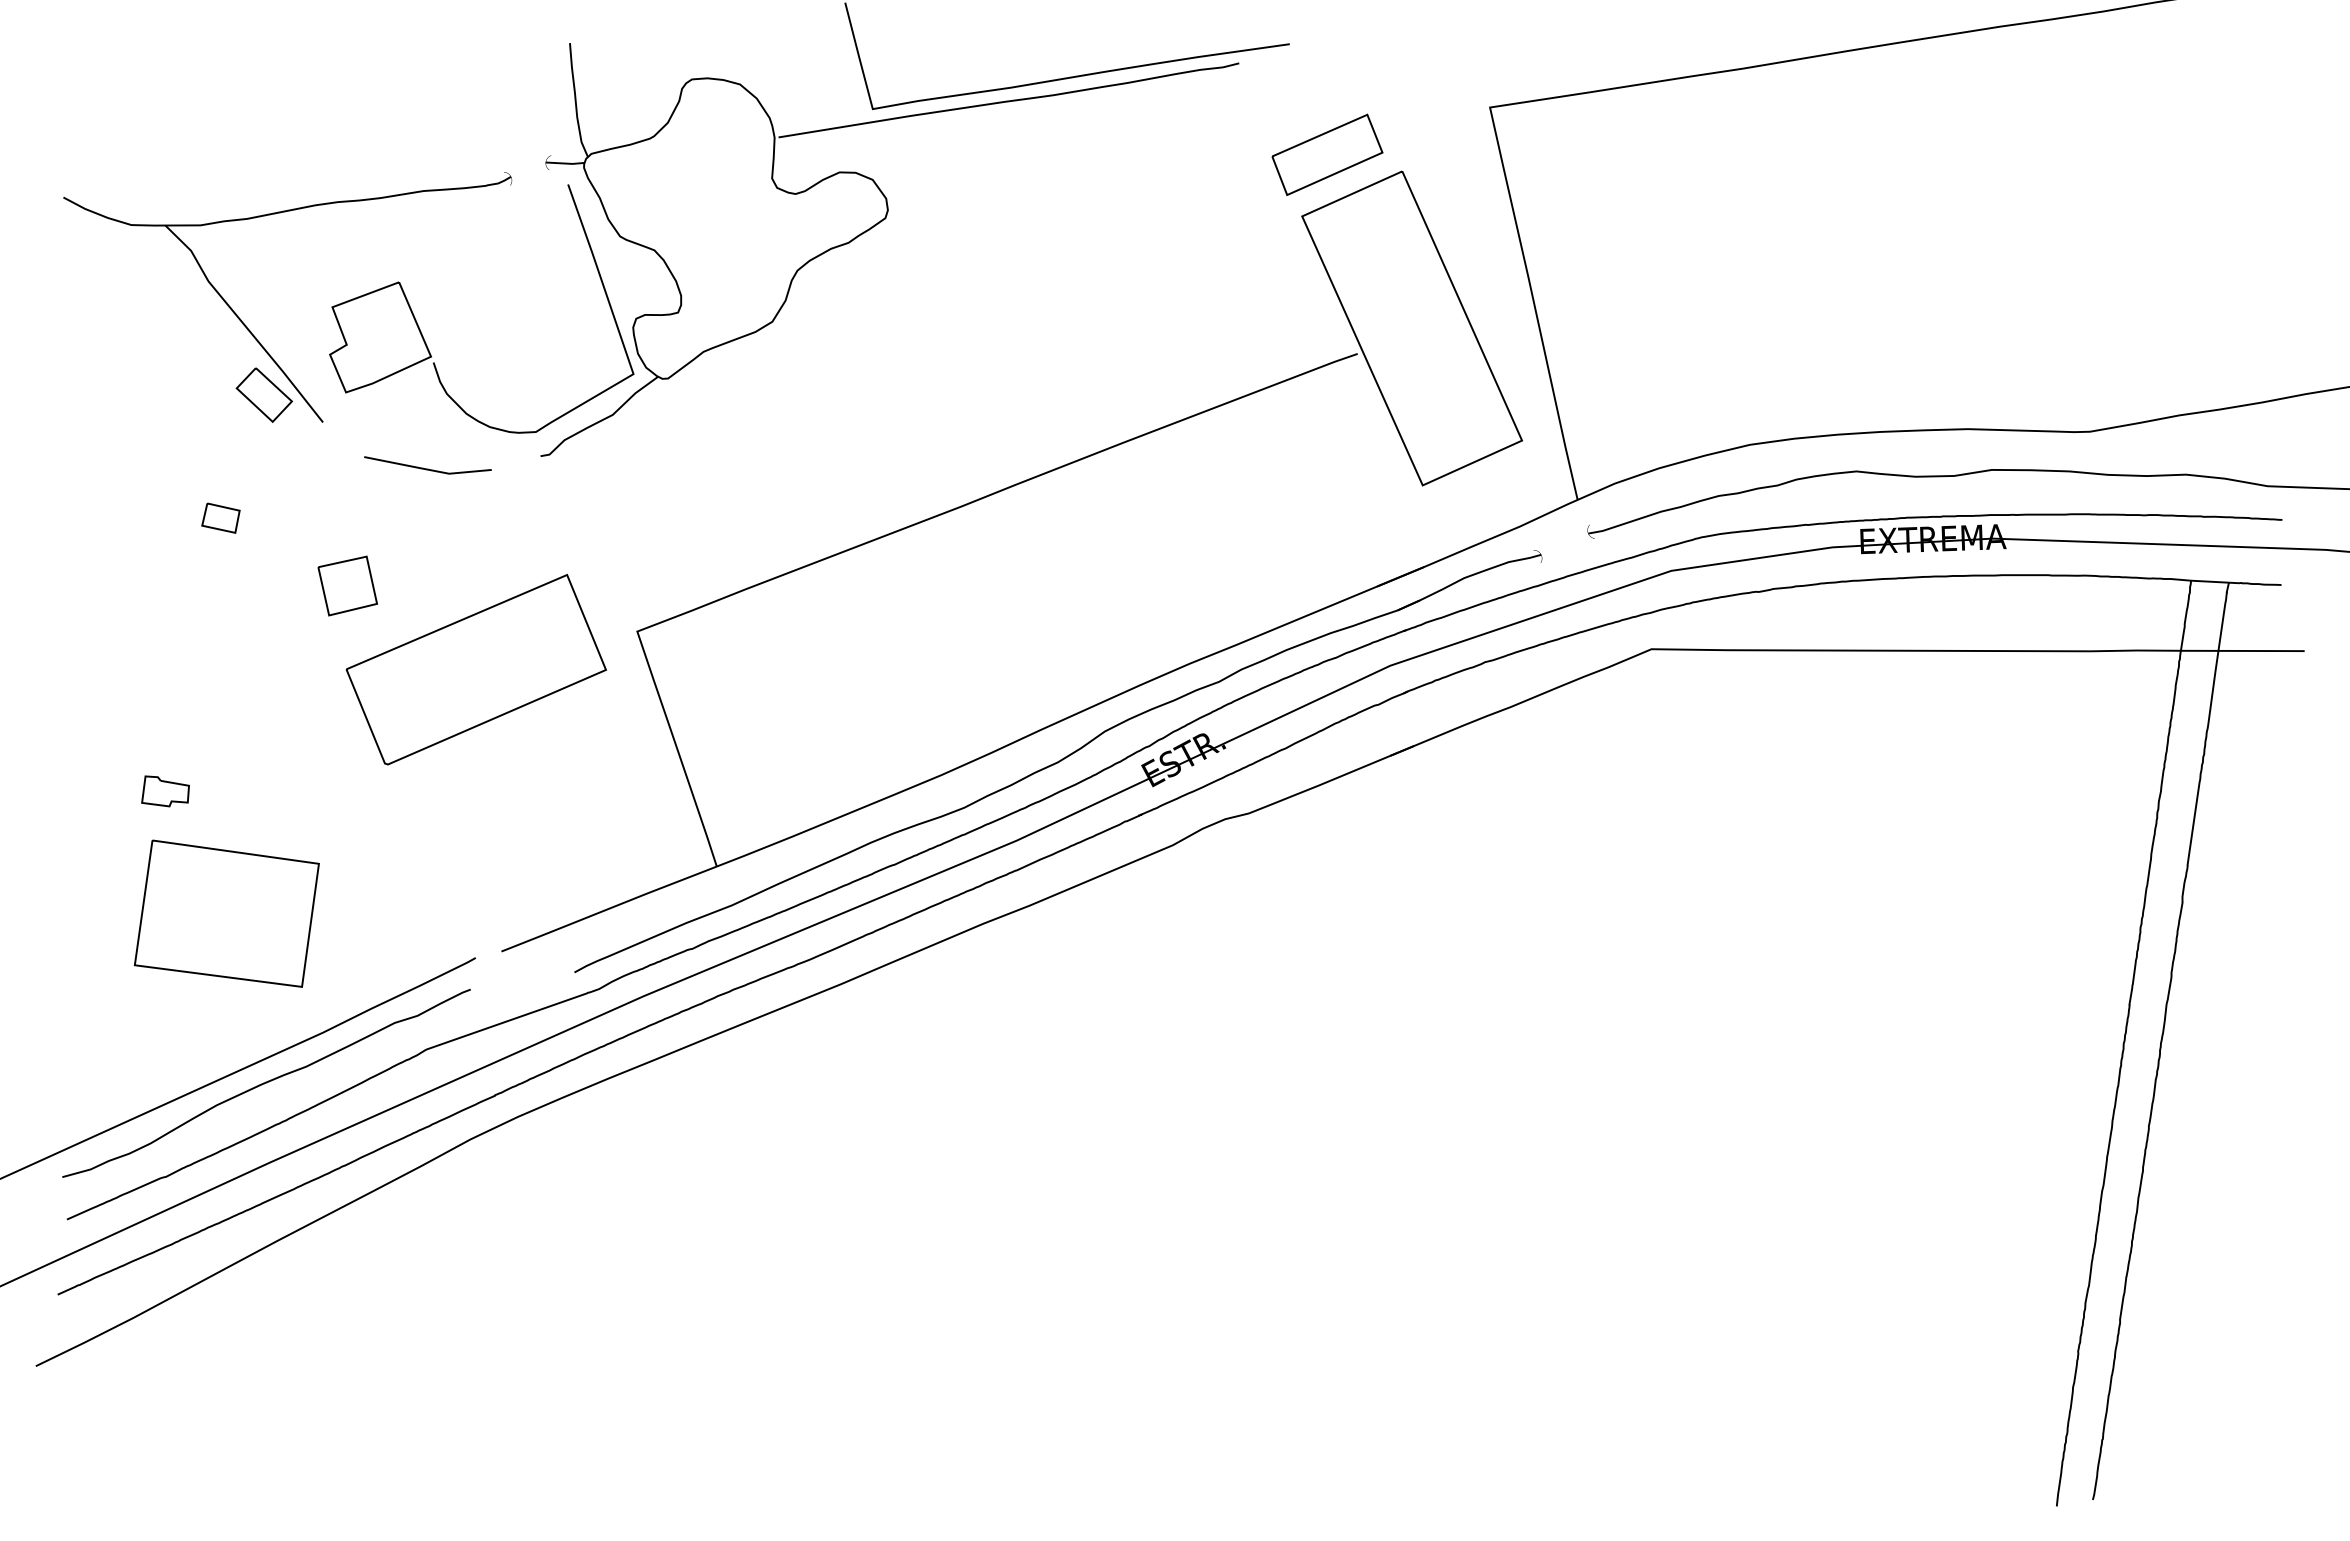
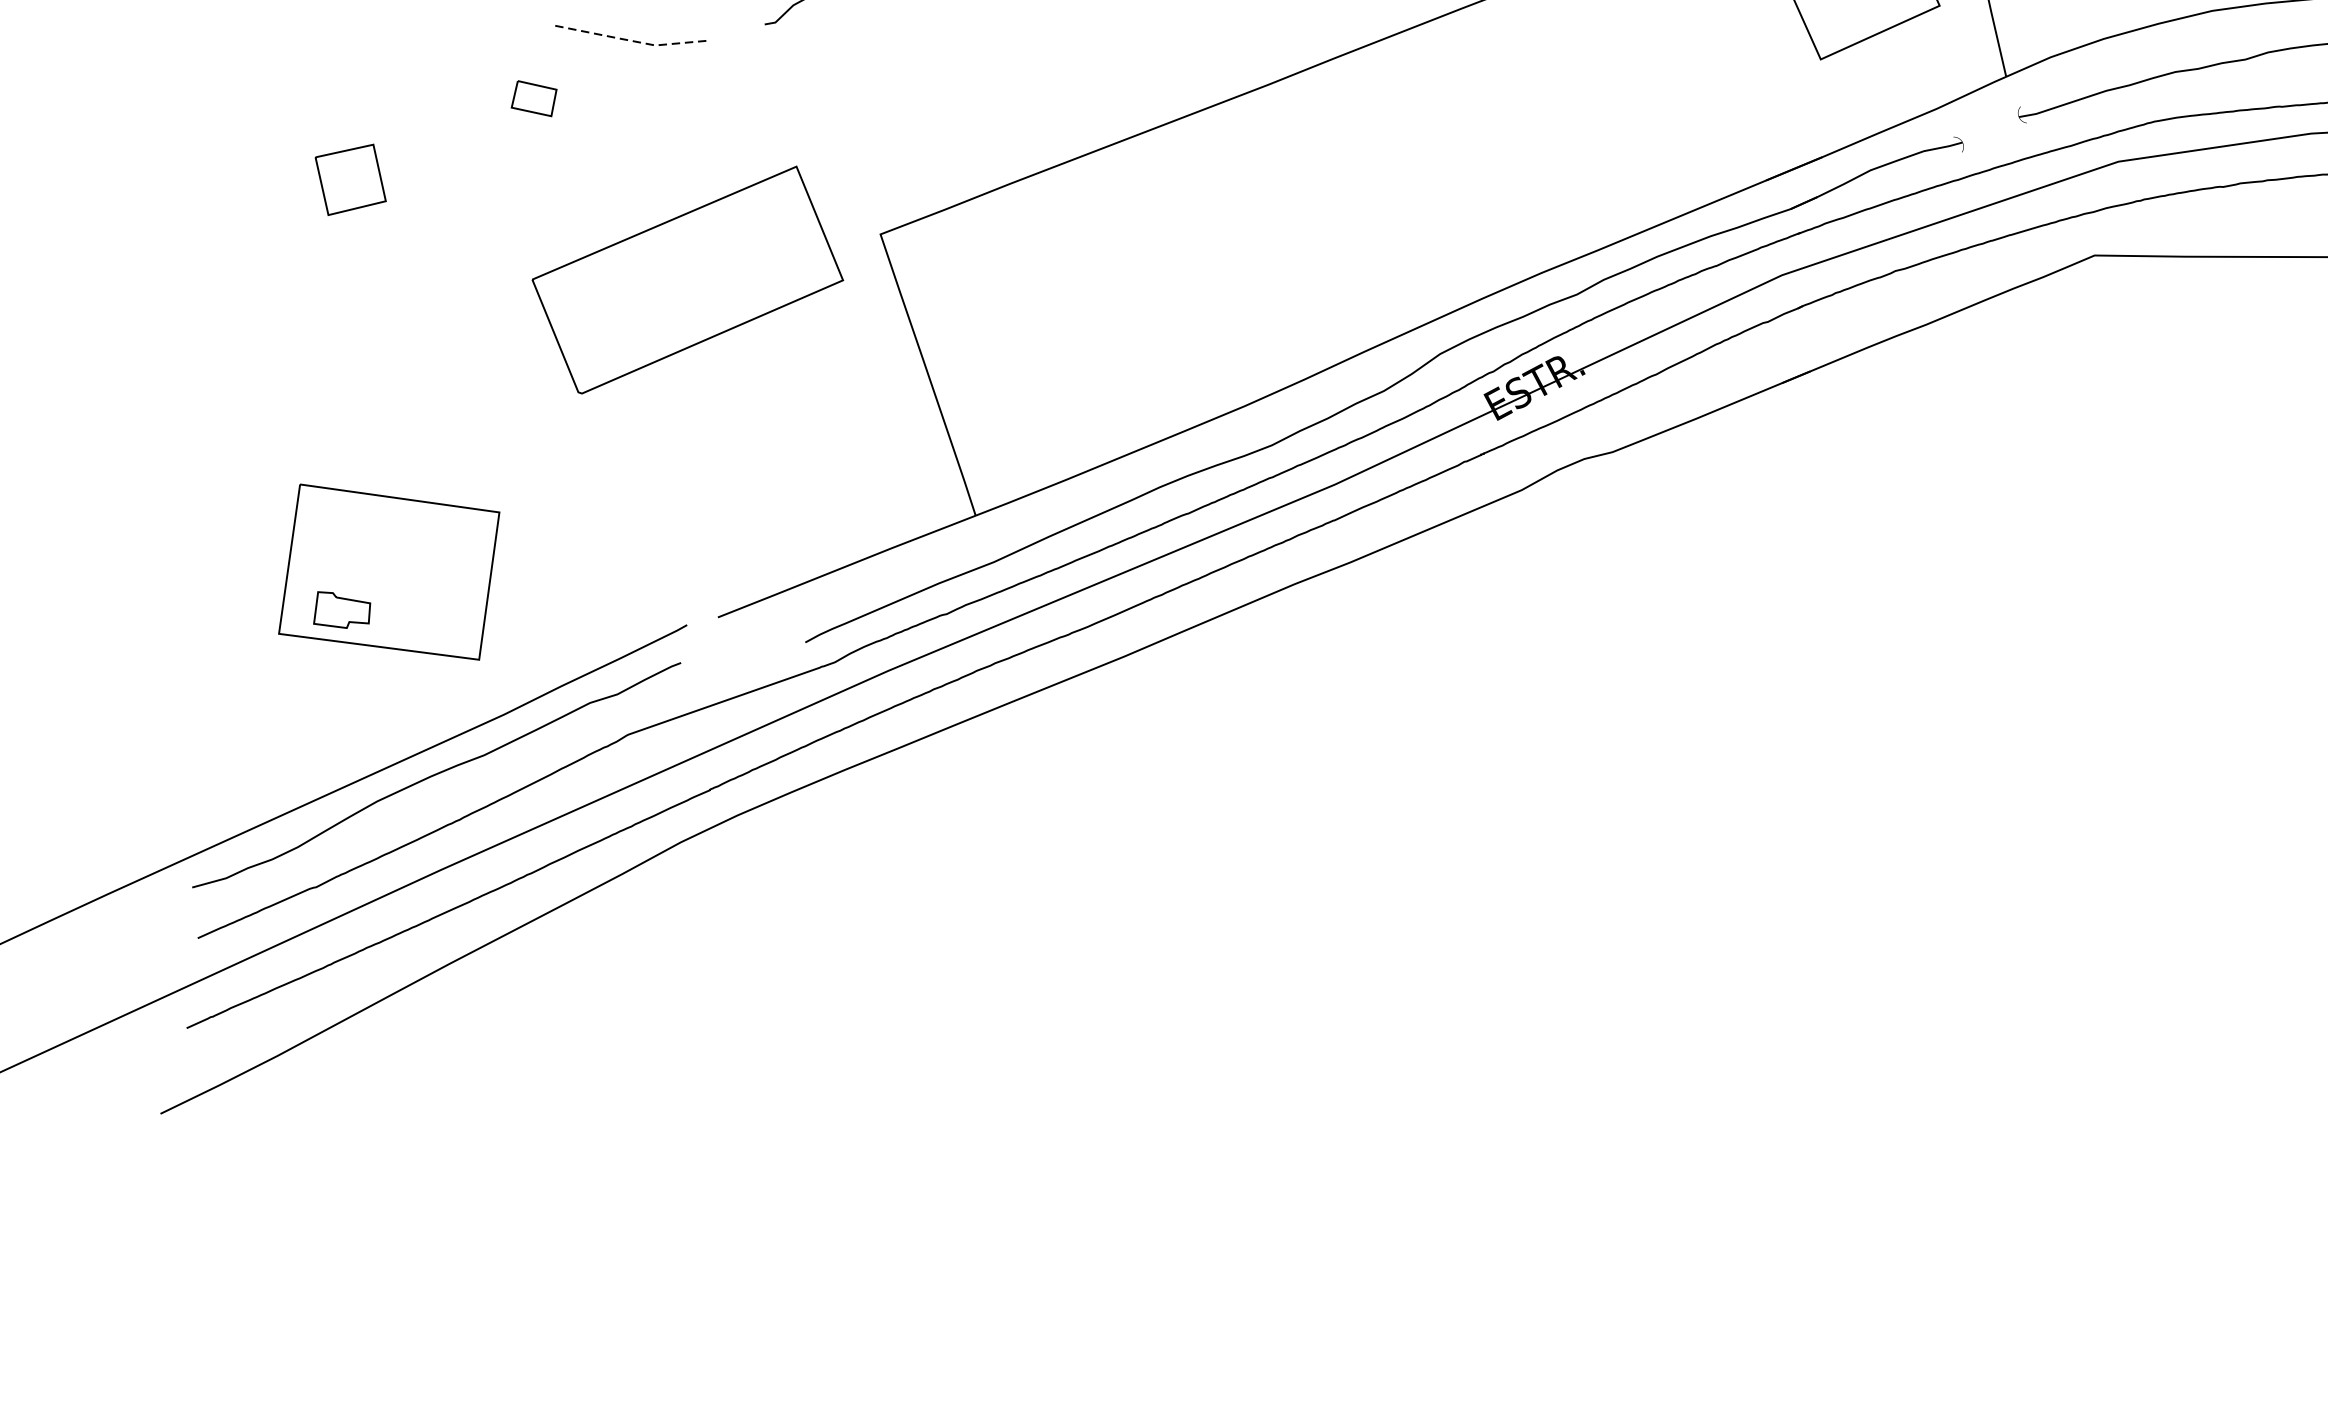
line: (427, 469) -> (629, 40), solid -> dashed
part: (220, 517) -> (533, 97), moved
part: (347, 585) -> (350, 179), moved
part: (165, 791) -> (342, 610), moved

